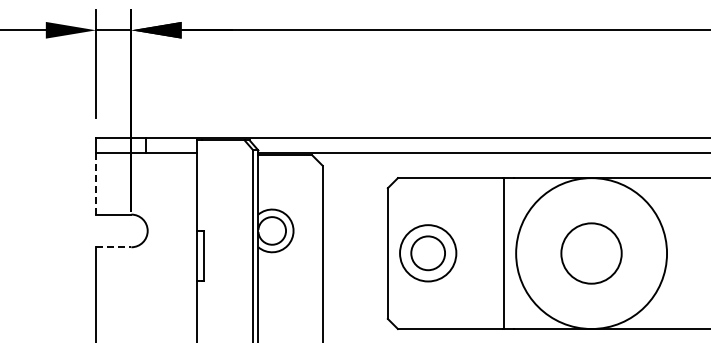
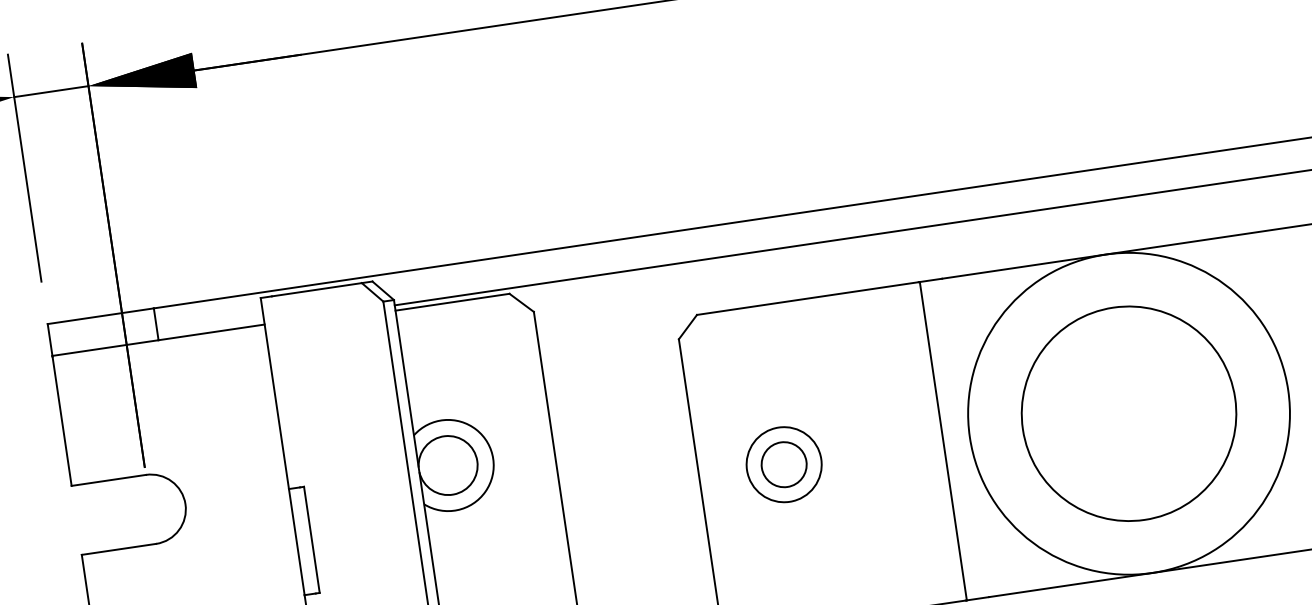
line: (96, 184) -> (62, 422), dashed -> solid
line: (113, 247) -> (118, 549), dashed -> solid
part: (427, 253) -> (782, 464), size x0.62
circle: (591, 253) -> (1128, 413), size x1.67

